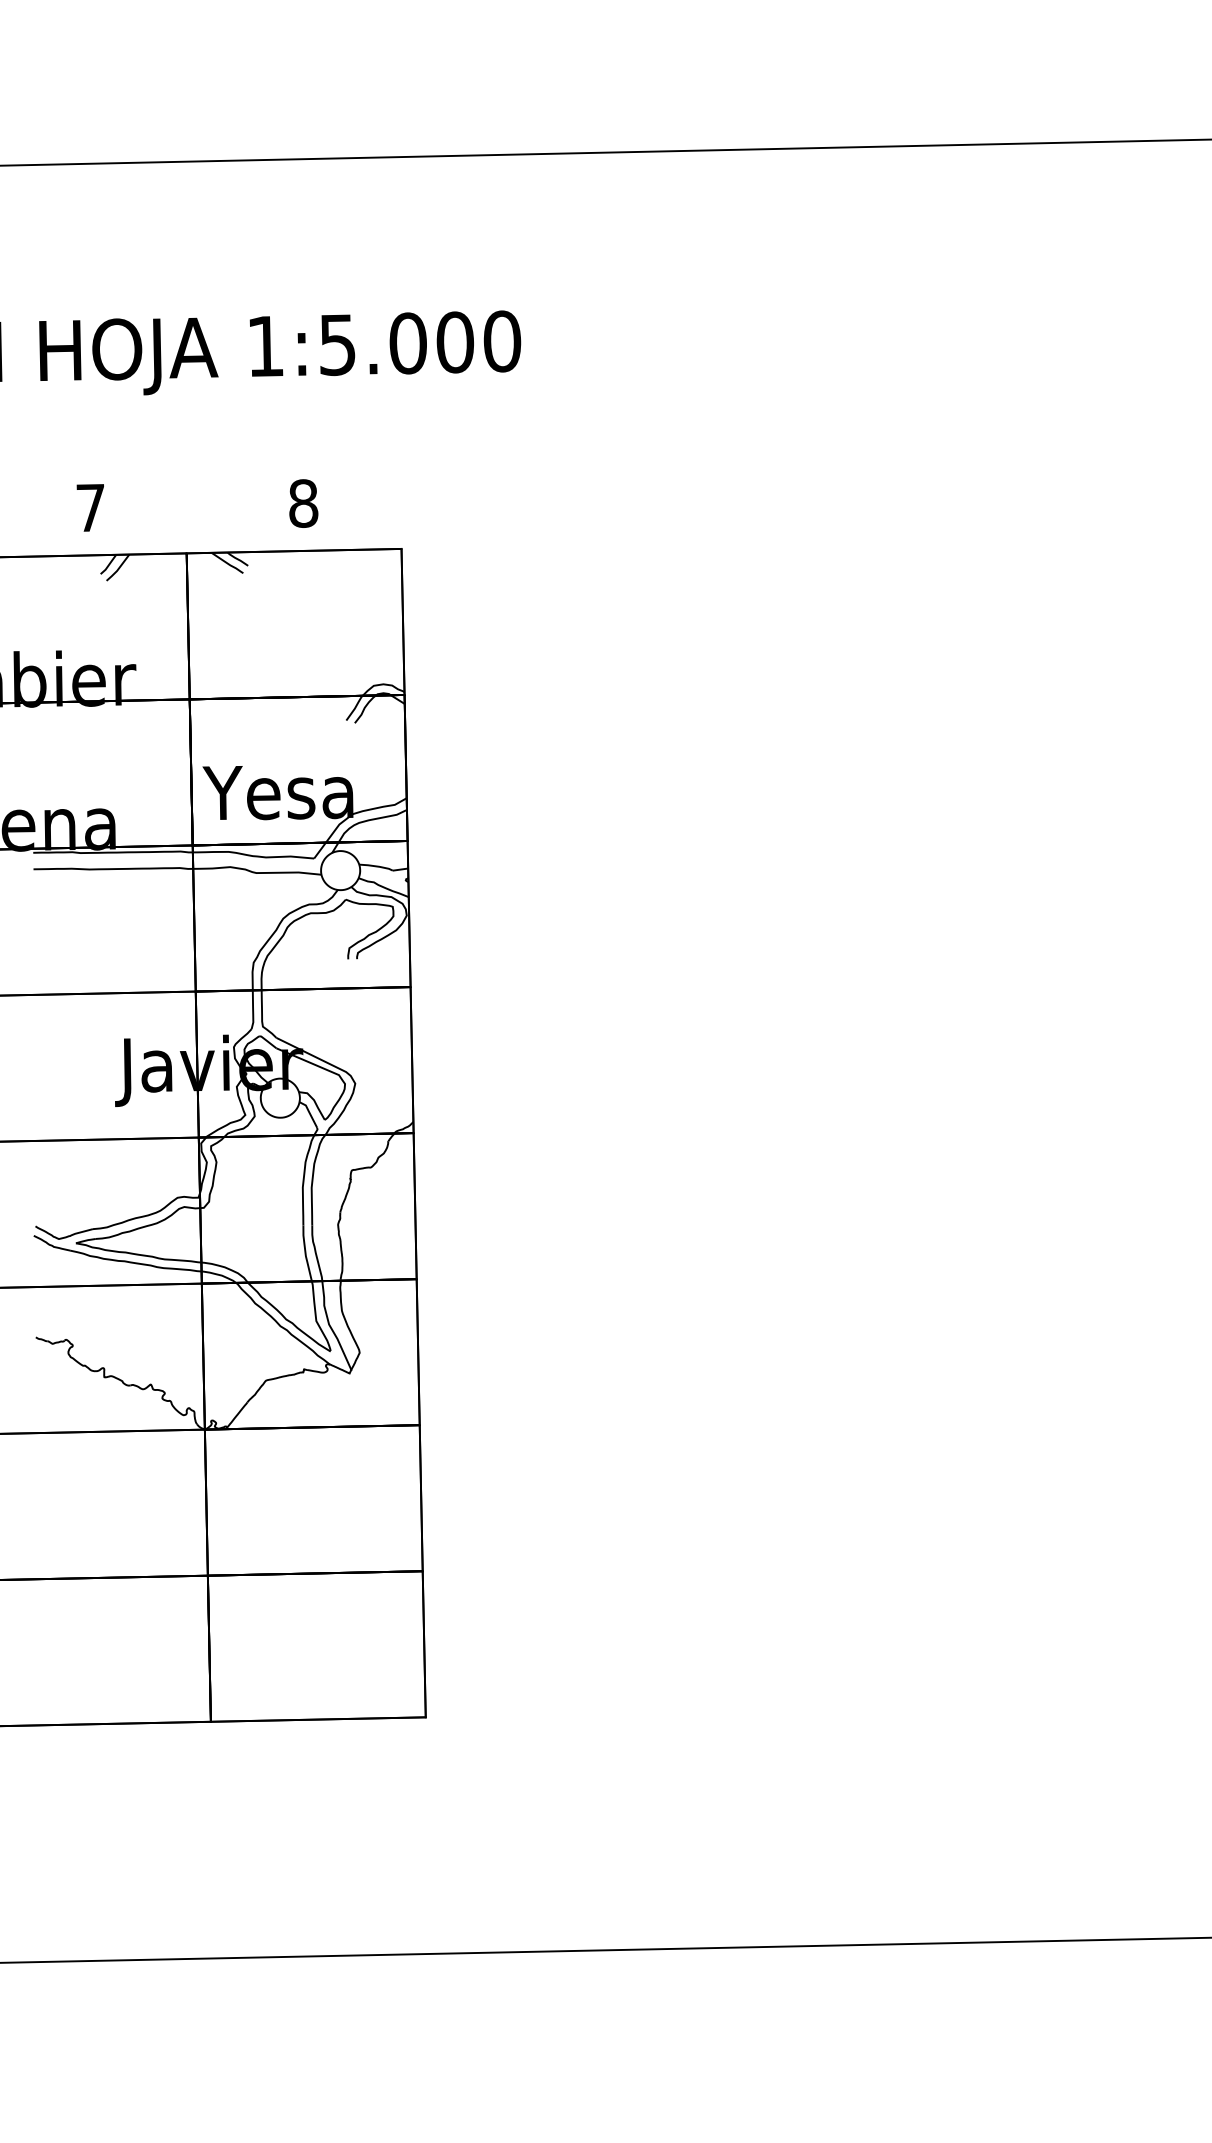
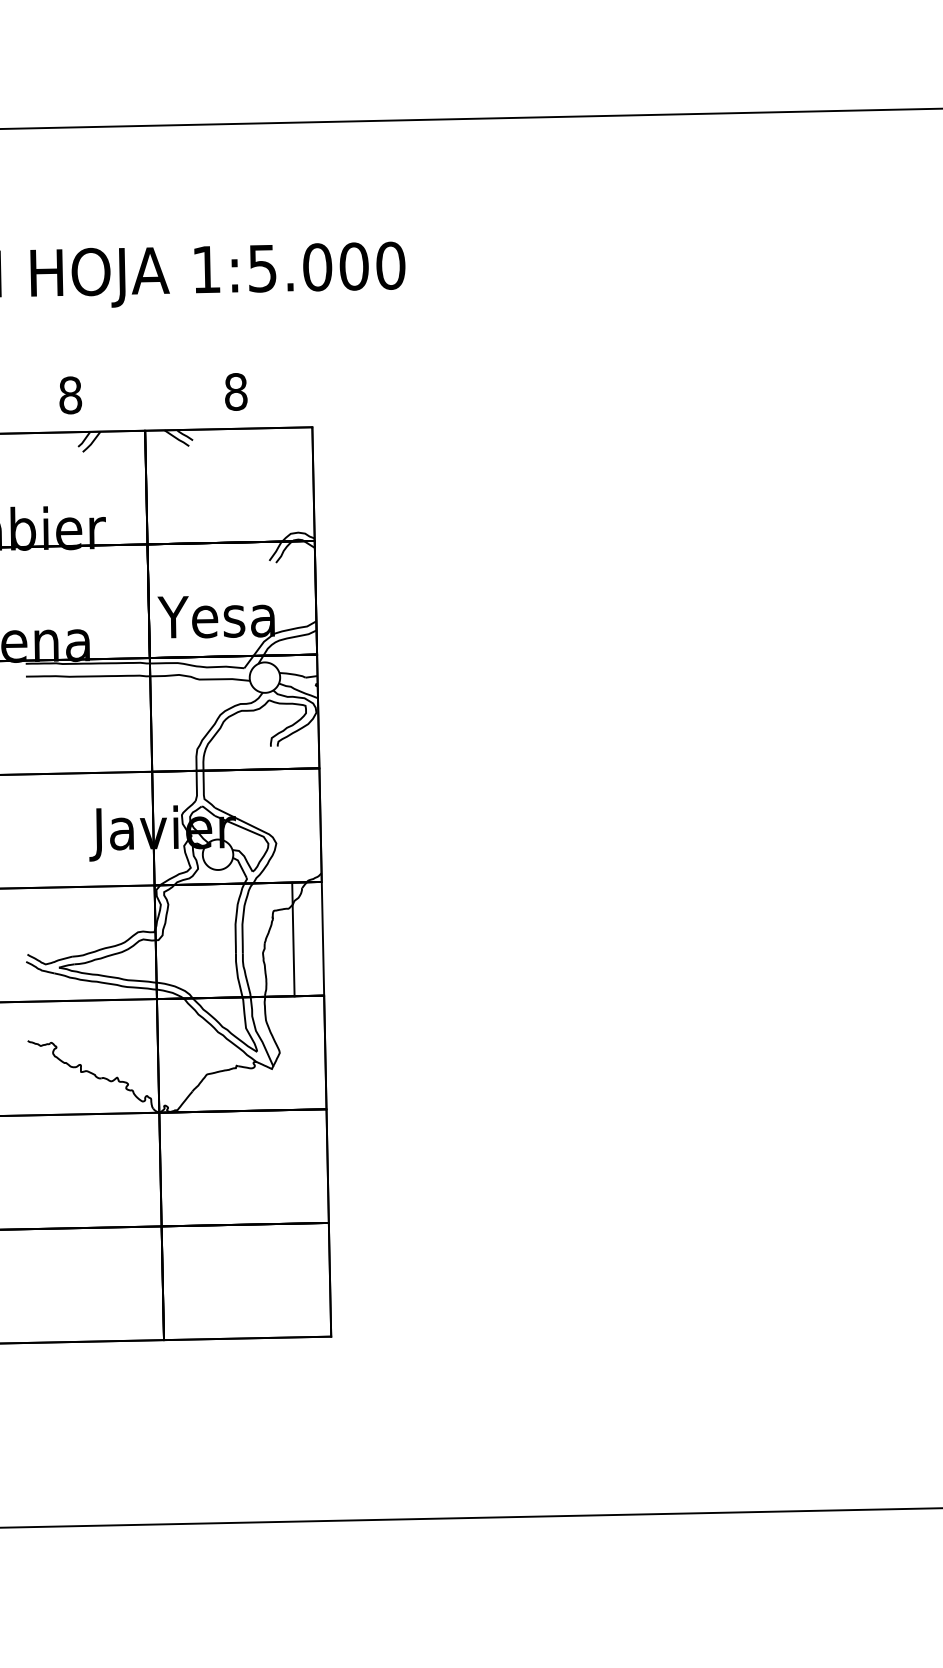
text: (90, 507) -> (70, 395), 7 -> 8
line: (414, 1206) -> (292, 939), moved

